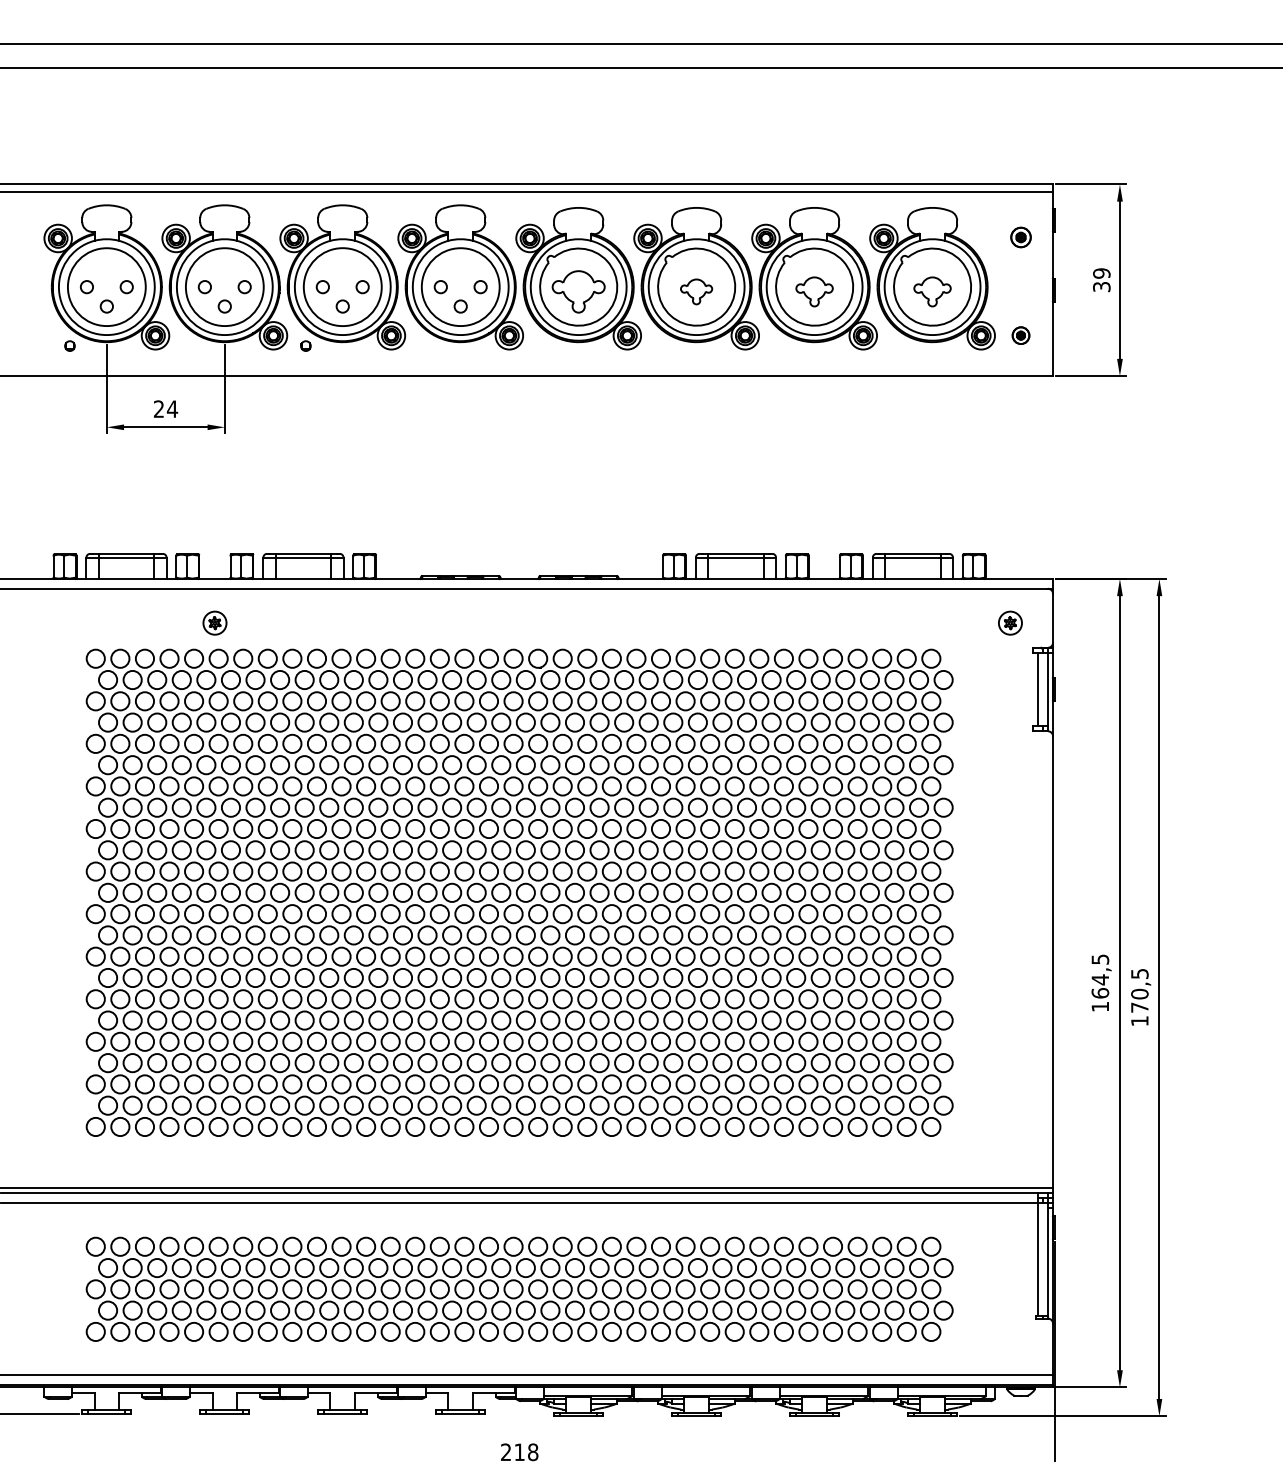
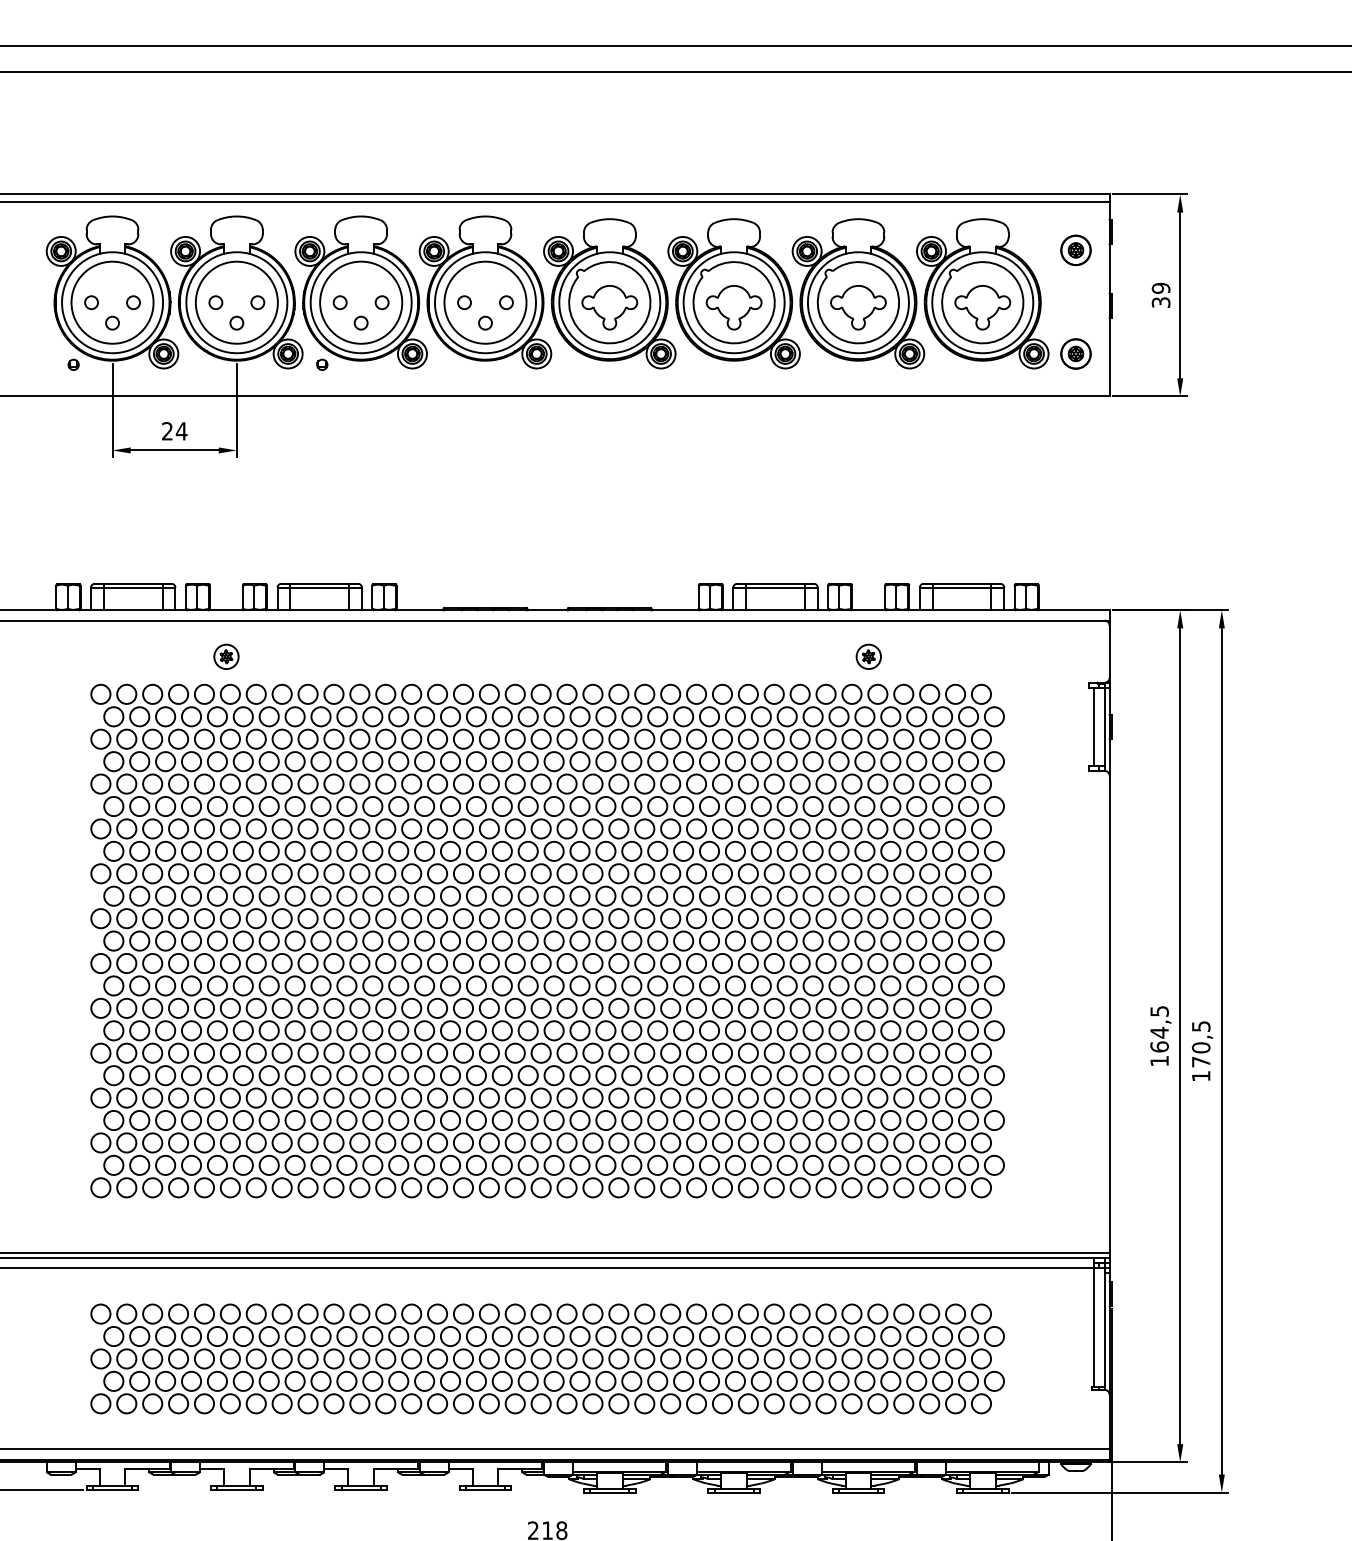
part: (1020, 237) -> (1075, 250), size x1.43
part: (696, 291) -> (733, 307), size x1.67
part: (814, 291) -> (858, 307), size x1.43
part: (932, 291) -> (982, 307), size x1.43
part: (1020, 335) -> (1075, 353), size x1.67
part: (1010, 622) -> (868, 656), moved

